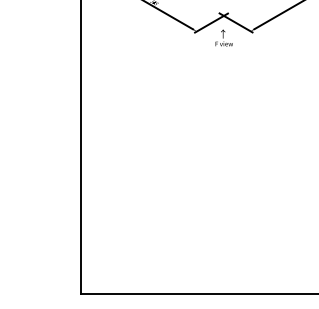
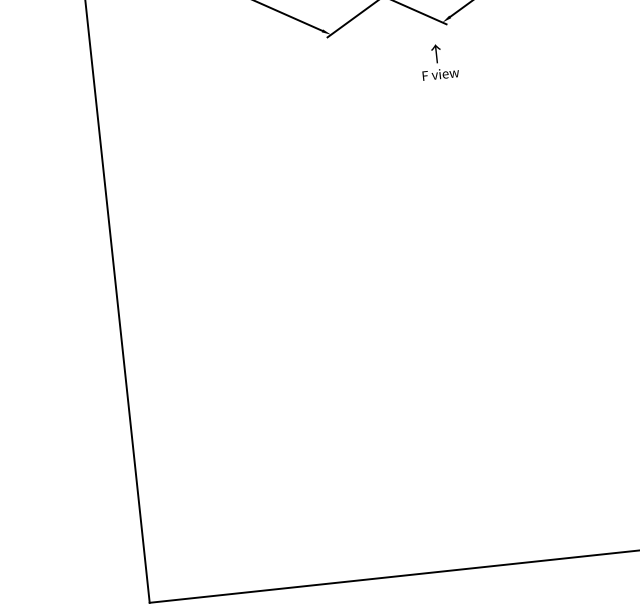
text: (223, 37) -> (437, 60), moved

